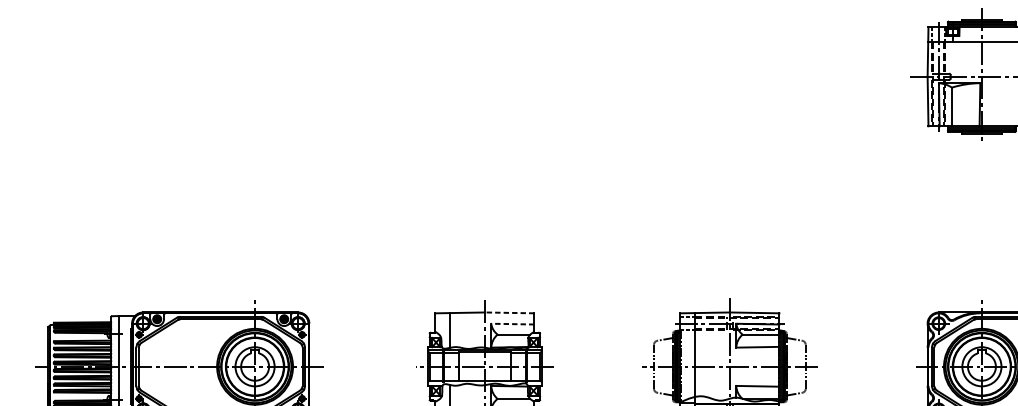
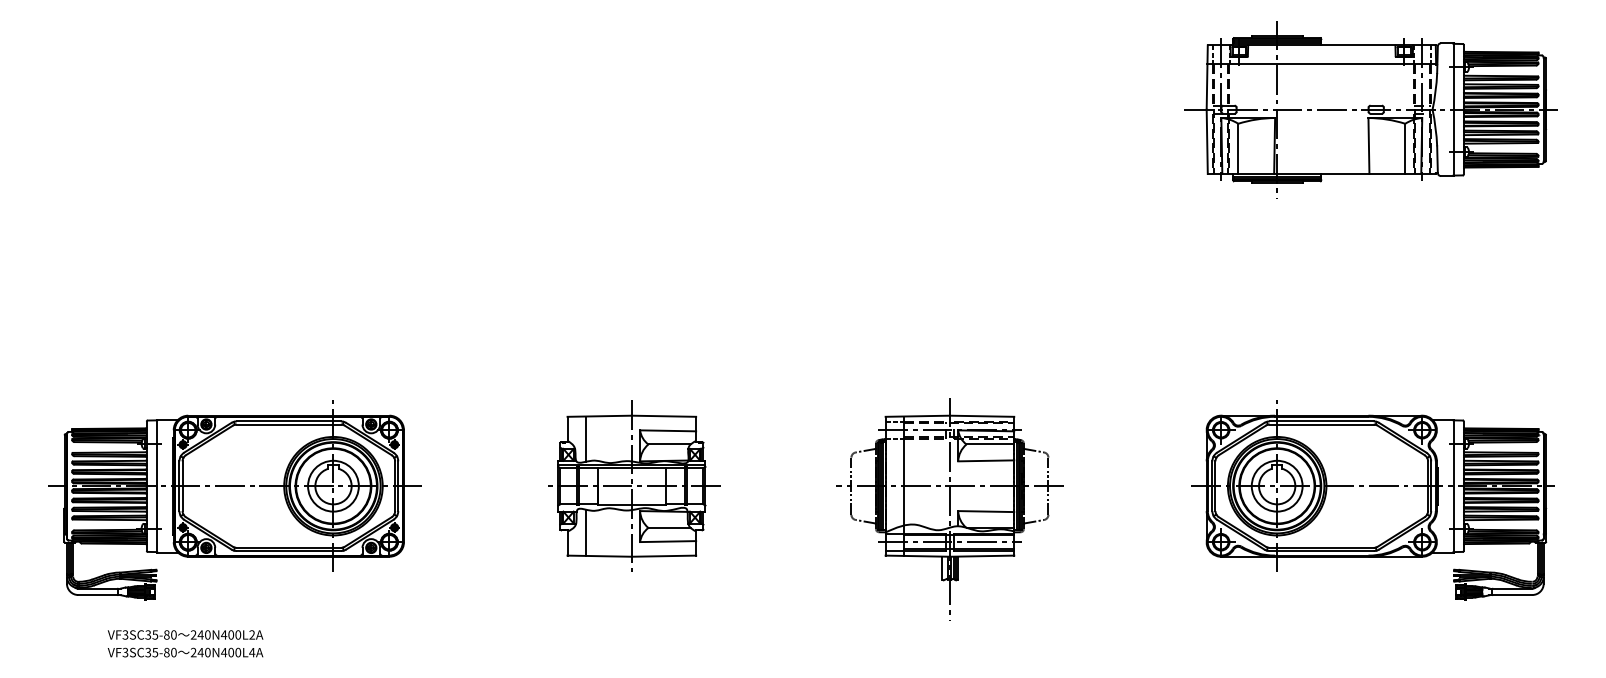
line: (509, 313) -> (663, 416), dashed -> solid
line: (512, 323) -> (667, 430), dashed -> solid

